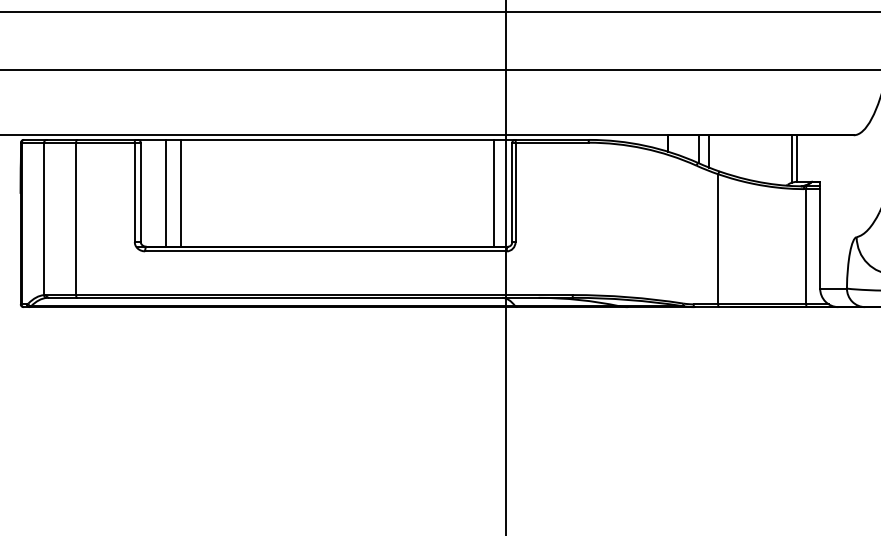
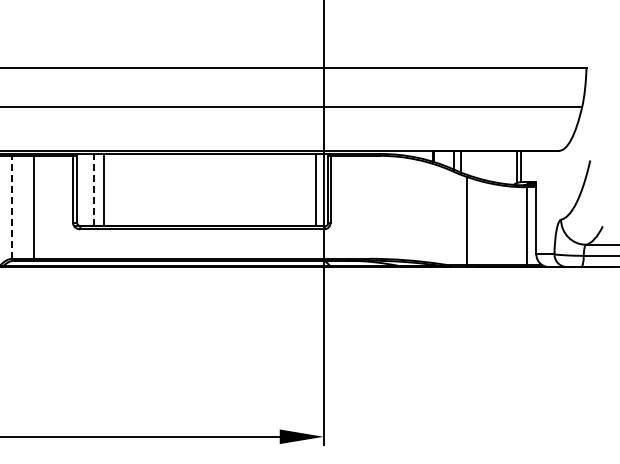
line: (166, 192) -> (94, 189), solid -> dashed
line: (43, 219) -> (11, 207), solid -> dashed

